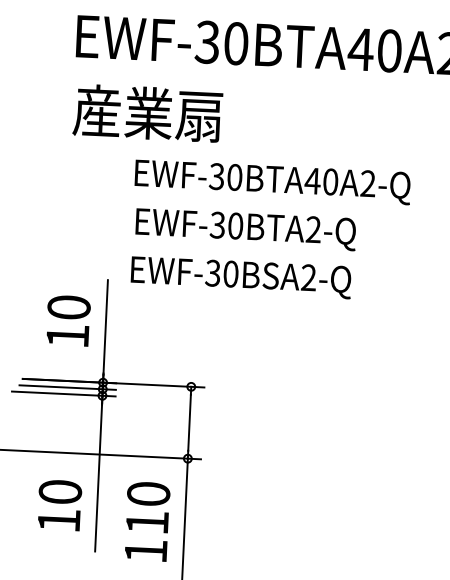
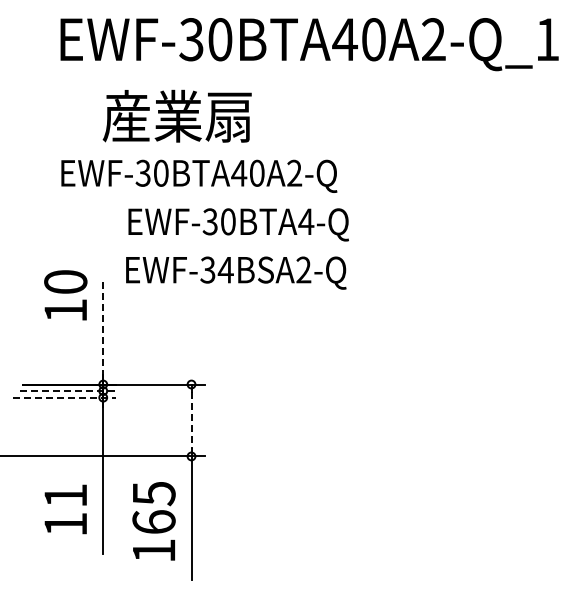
text: (147, 112) -> (176, 115), moved
text: (273, 181) -> (199, 175), moved
text: (313, 229) -> (306, 221), EWF-30BTA2-Q -> EWF-30BTA4-Q
text: (230, 273) -> (225, 269), EWF-30BSA2-Q -> EWF-34BSA2-Q
text: (68, 320) -> (65, 295), moved
line: (105, 326) -> (103, 328), solid -> dashed
line: (68, 388) -> (68, 391), solid -> dashed
line: (63, 393) -> (64, 397), solid -> dashed
line: (189, 422) -> (191, 420), solid -> dashed
text: (60, 491) -> (65, 495), 10 -> 11
text: (147, 507) -> (153, 507), 110 -> 165

